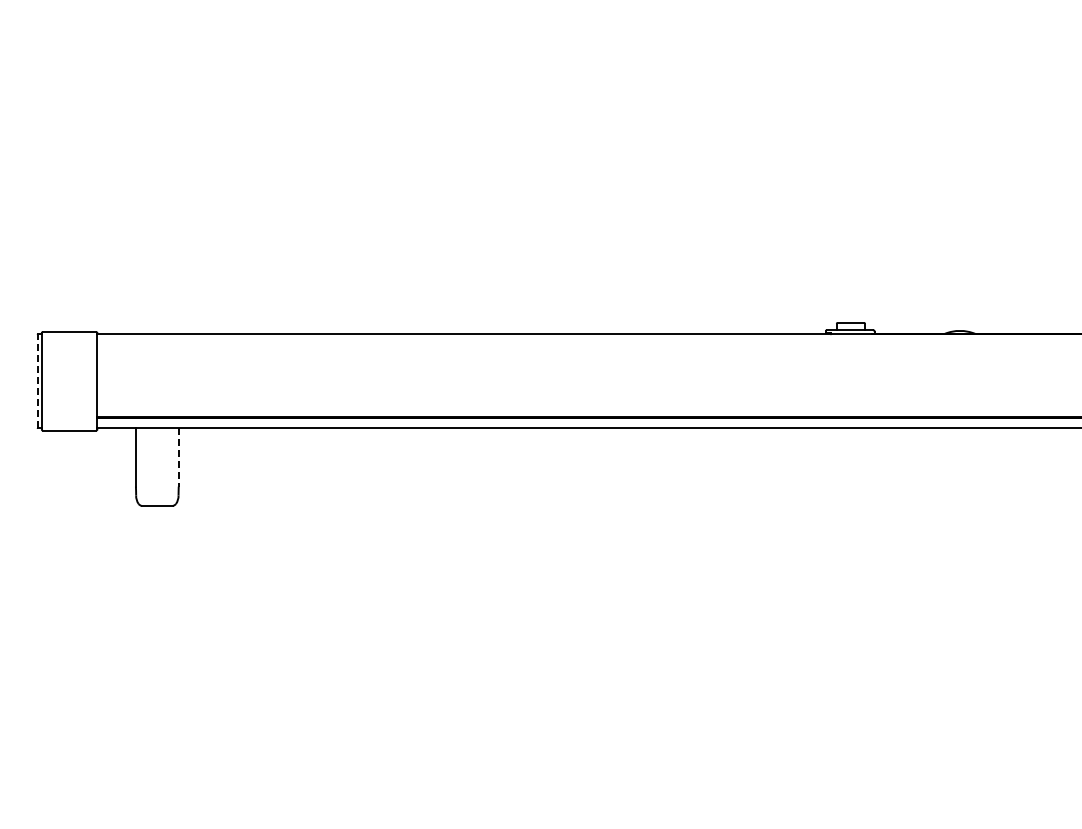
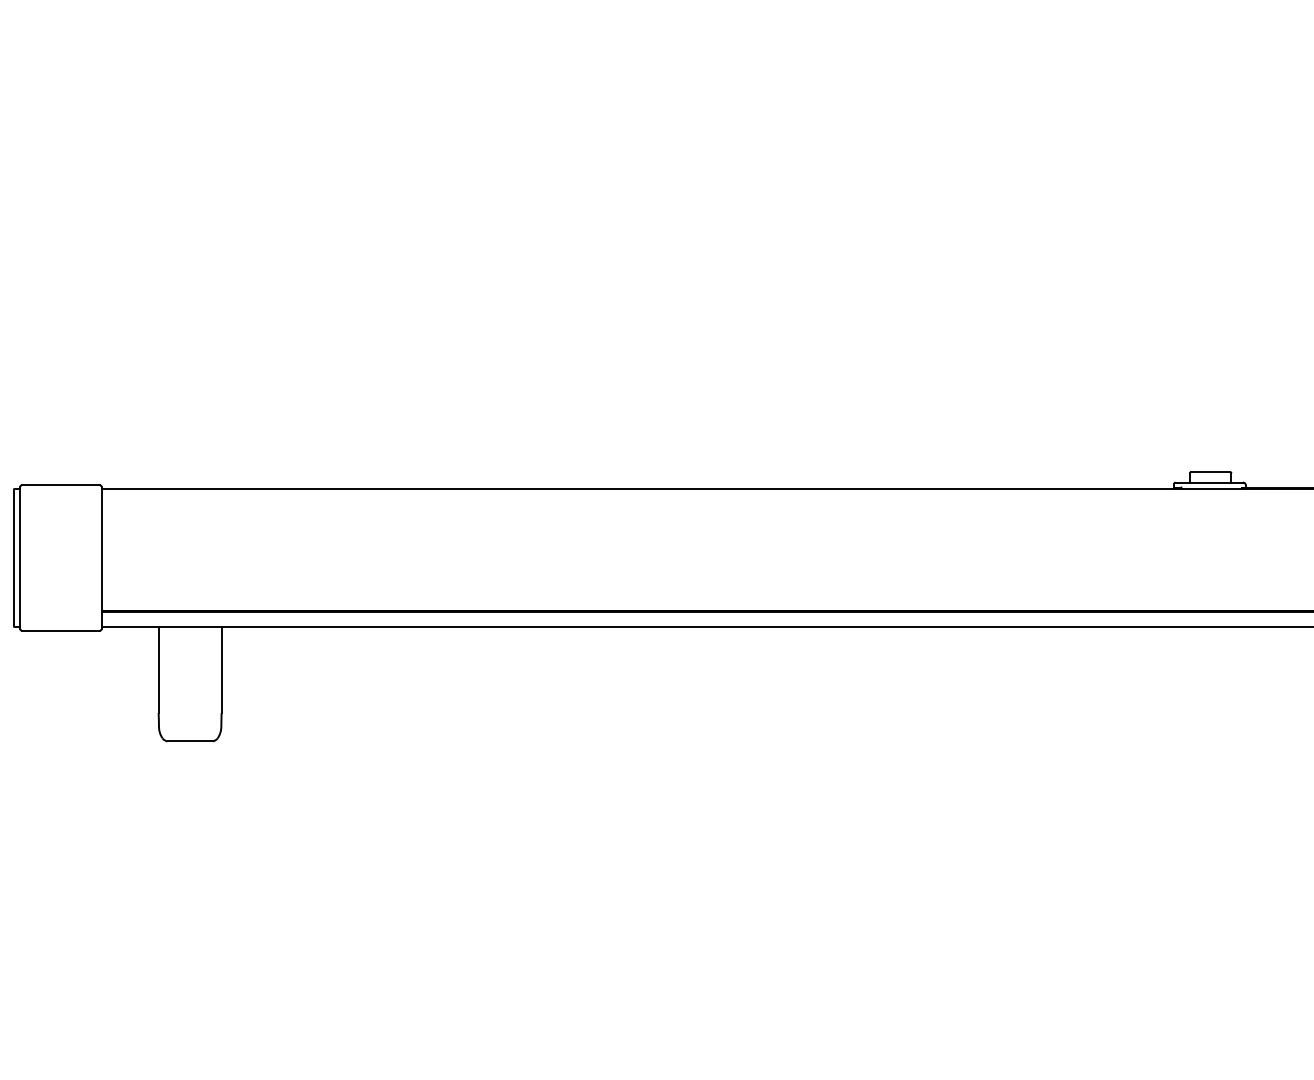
line: (37, 380) -> (13, 556), dashed -> solid
line: (178, 458) -> (221, 671), dashed -> solid

